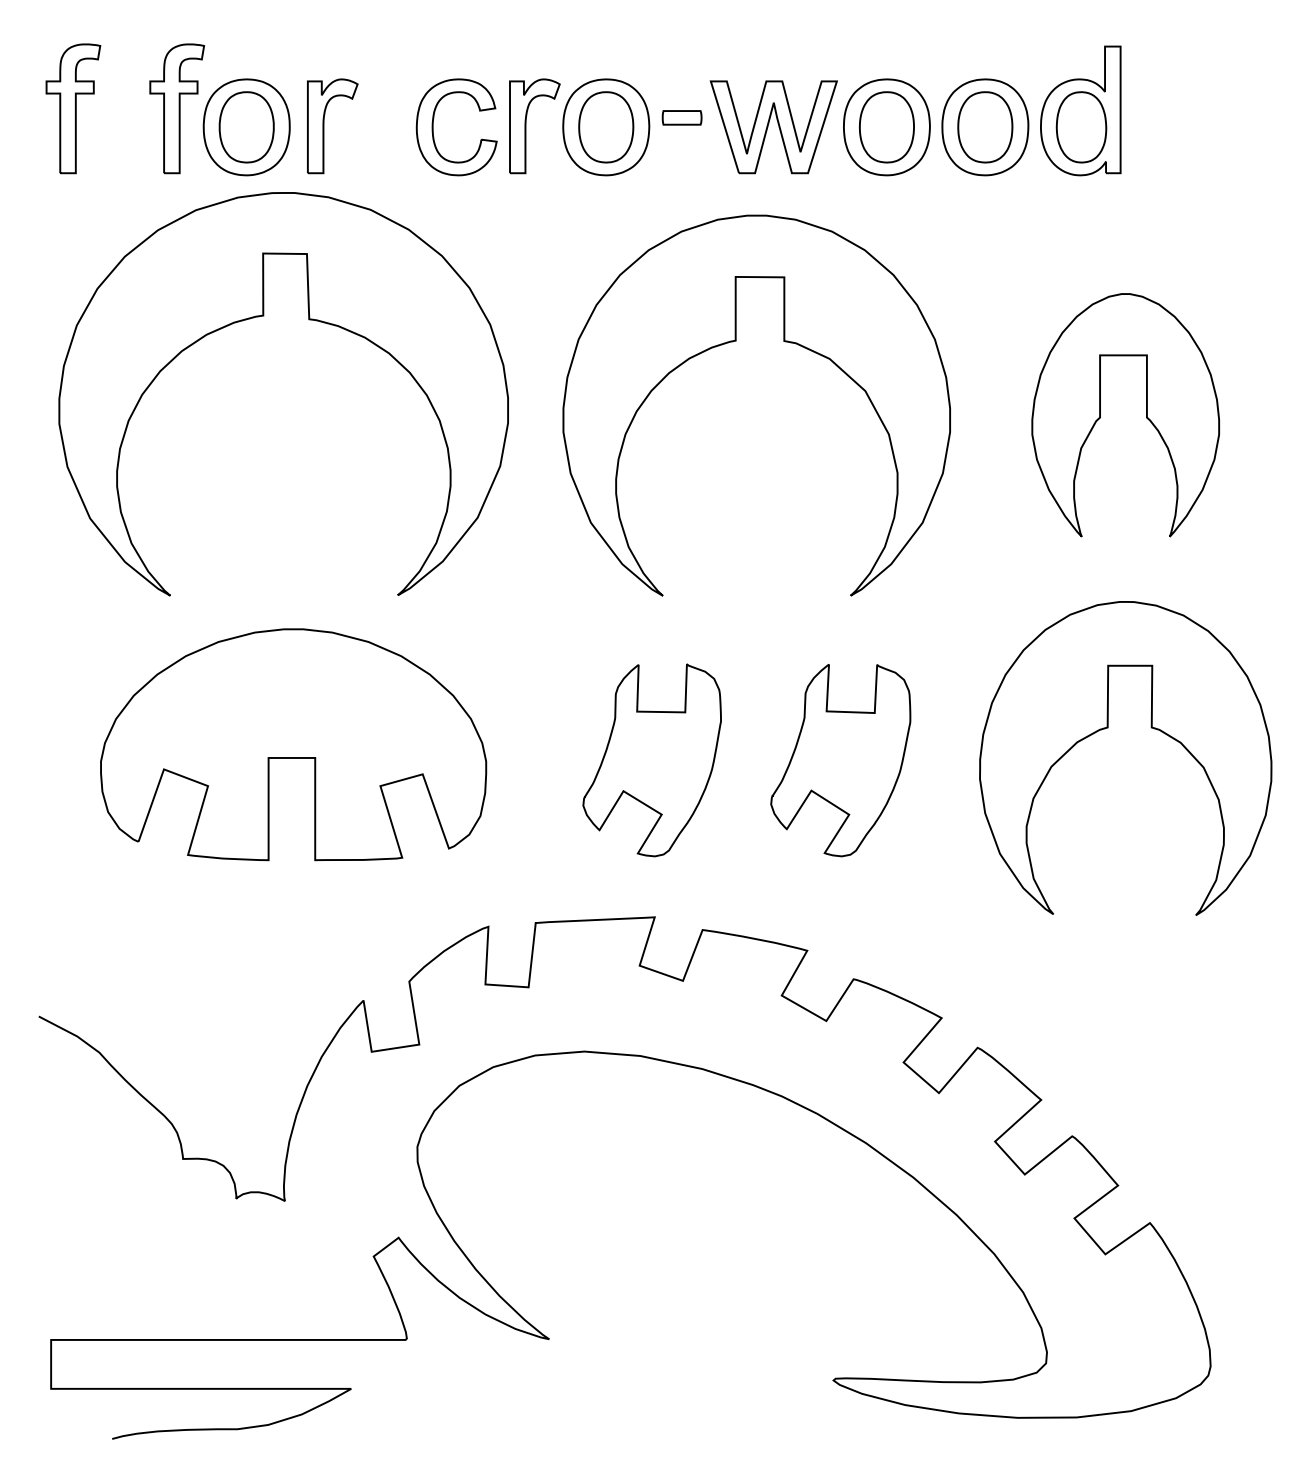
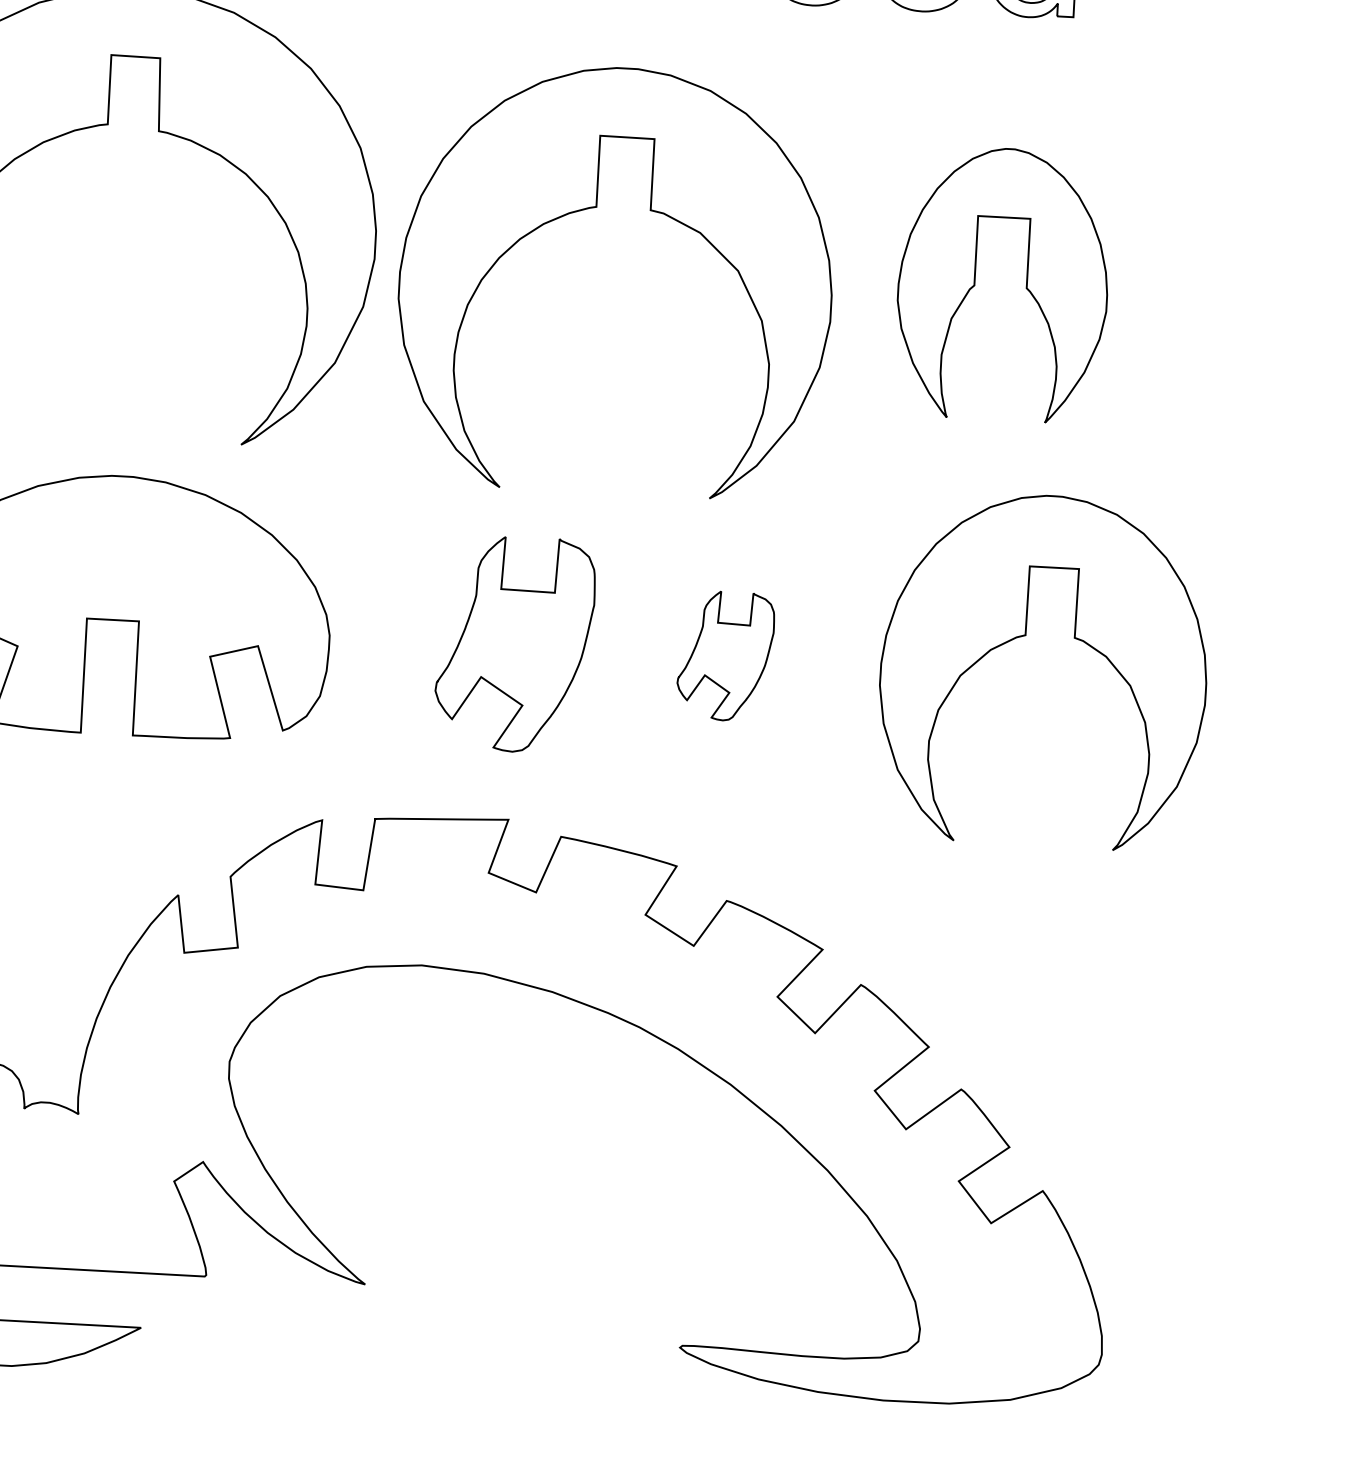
part: (736, 341) -> (597, 207), moved
part: (1146, 415) -> (1026, 285), moved
part: (840, 760) -> (725, 655), size x0.6

